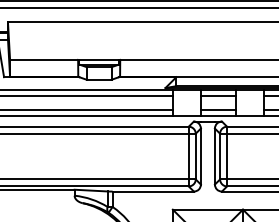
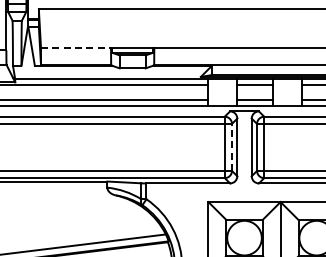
line: (44, 60) -> (76, 48), solid -> dashed
line: (195, 155) -> (231, 146), solid -> dashed

